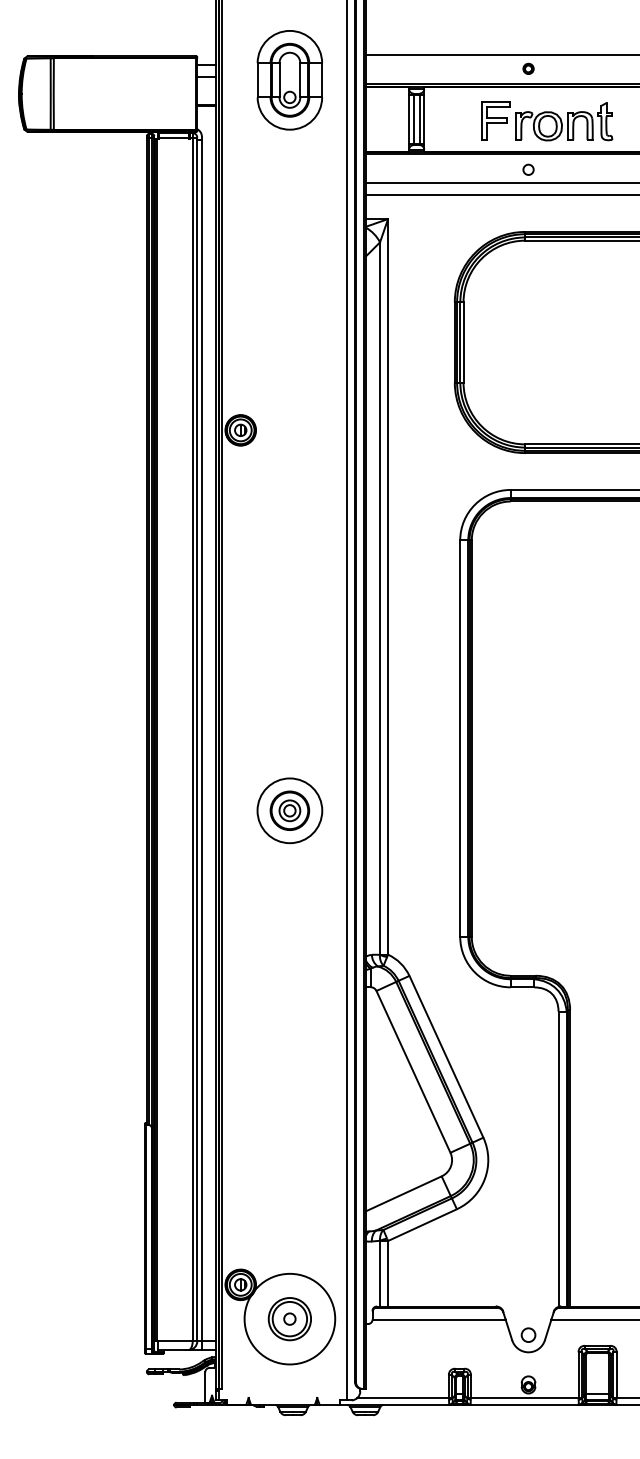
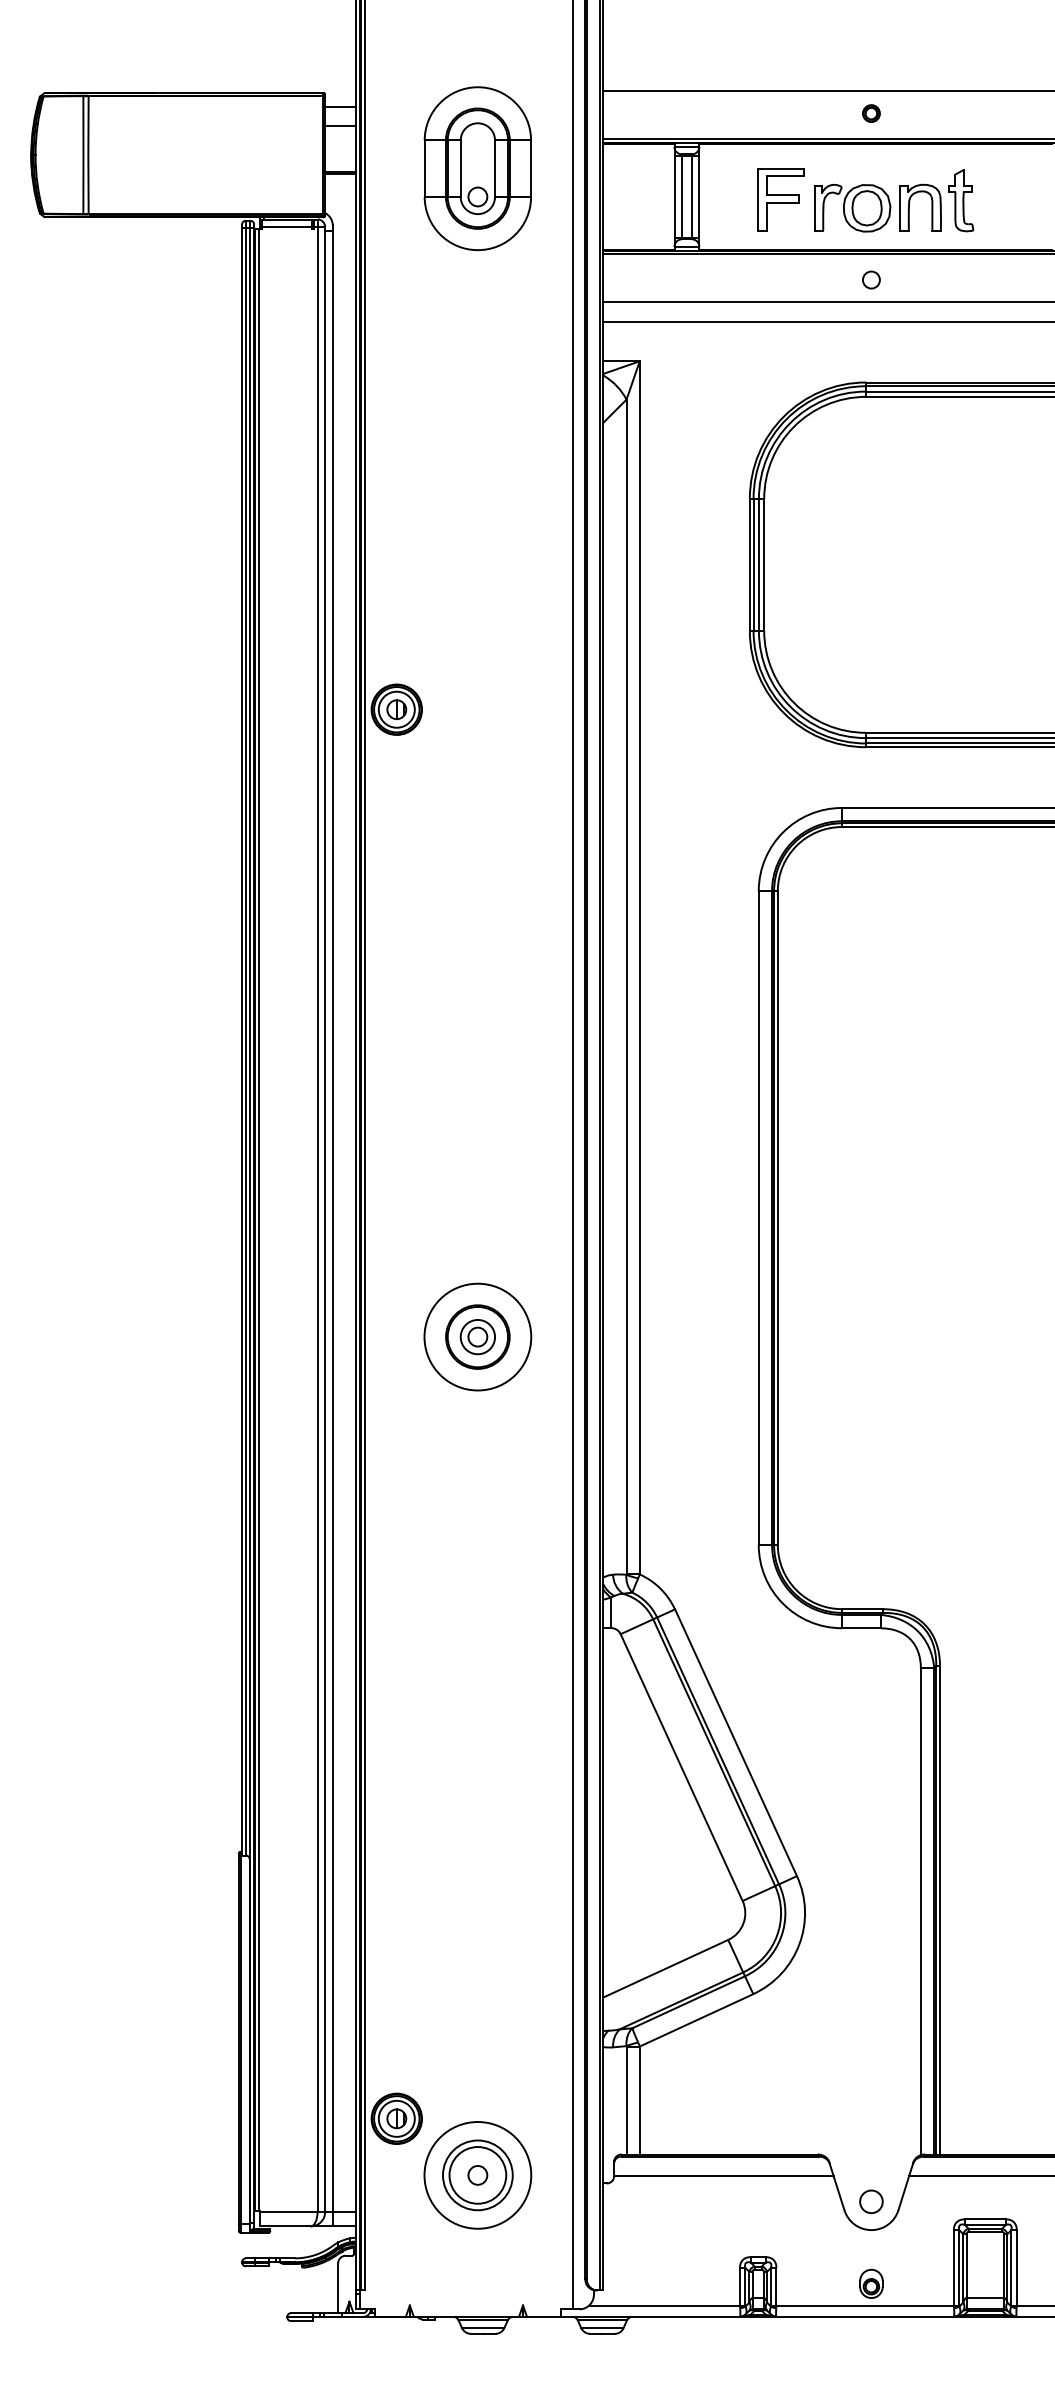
part: (289, 80) -> (477, 169), moved
part: (547, 121) -> (866, 200), moved
circle: (289, 1318) -> (477, 2174), size x0.71

